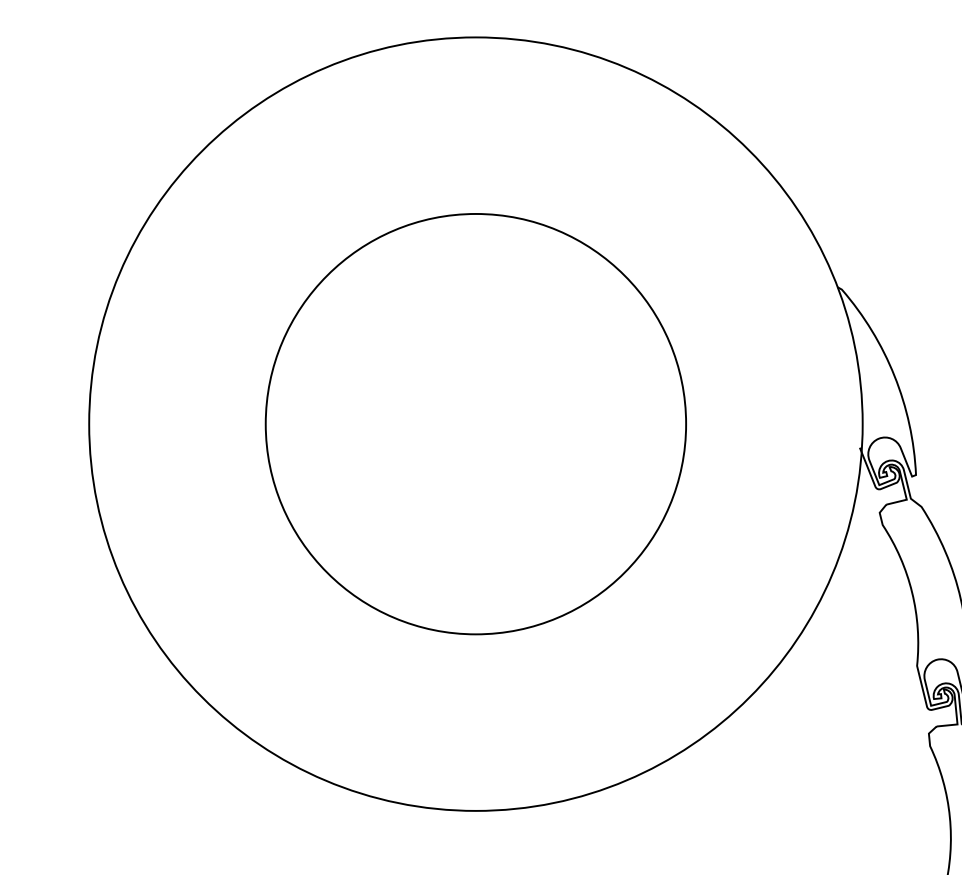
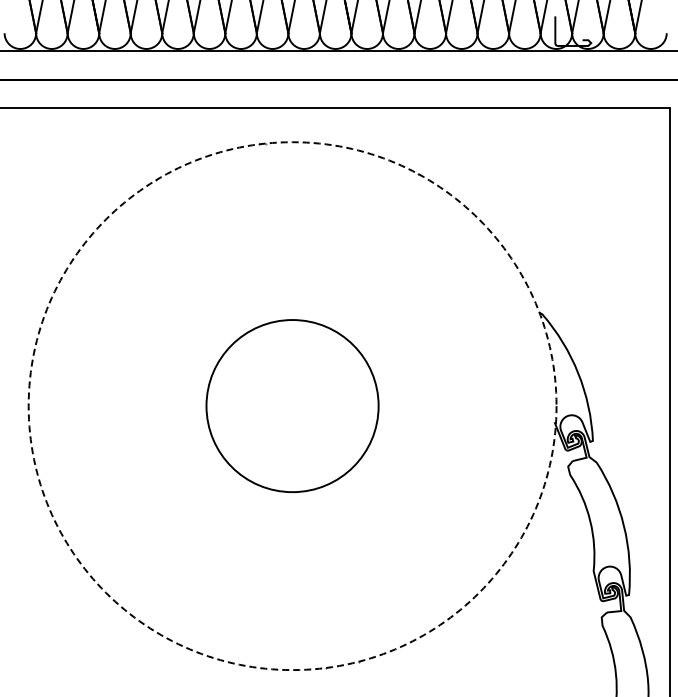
circle: (475, 423) -> (292, 405), size x0.6
circle: (475, 424) -> (292, 406), solid -> dashed

